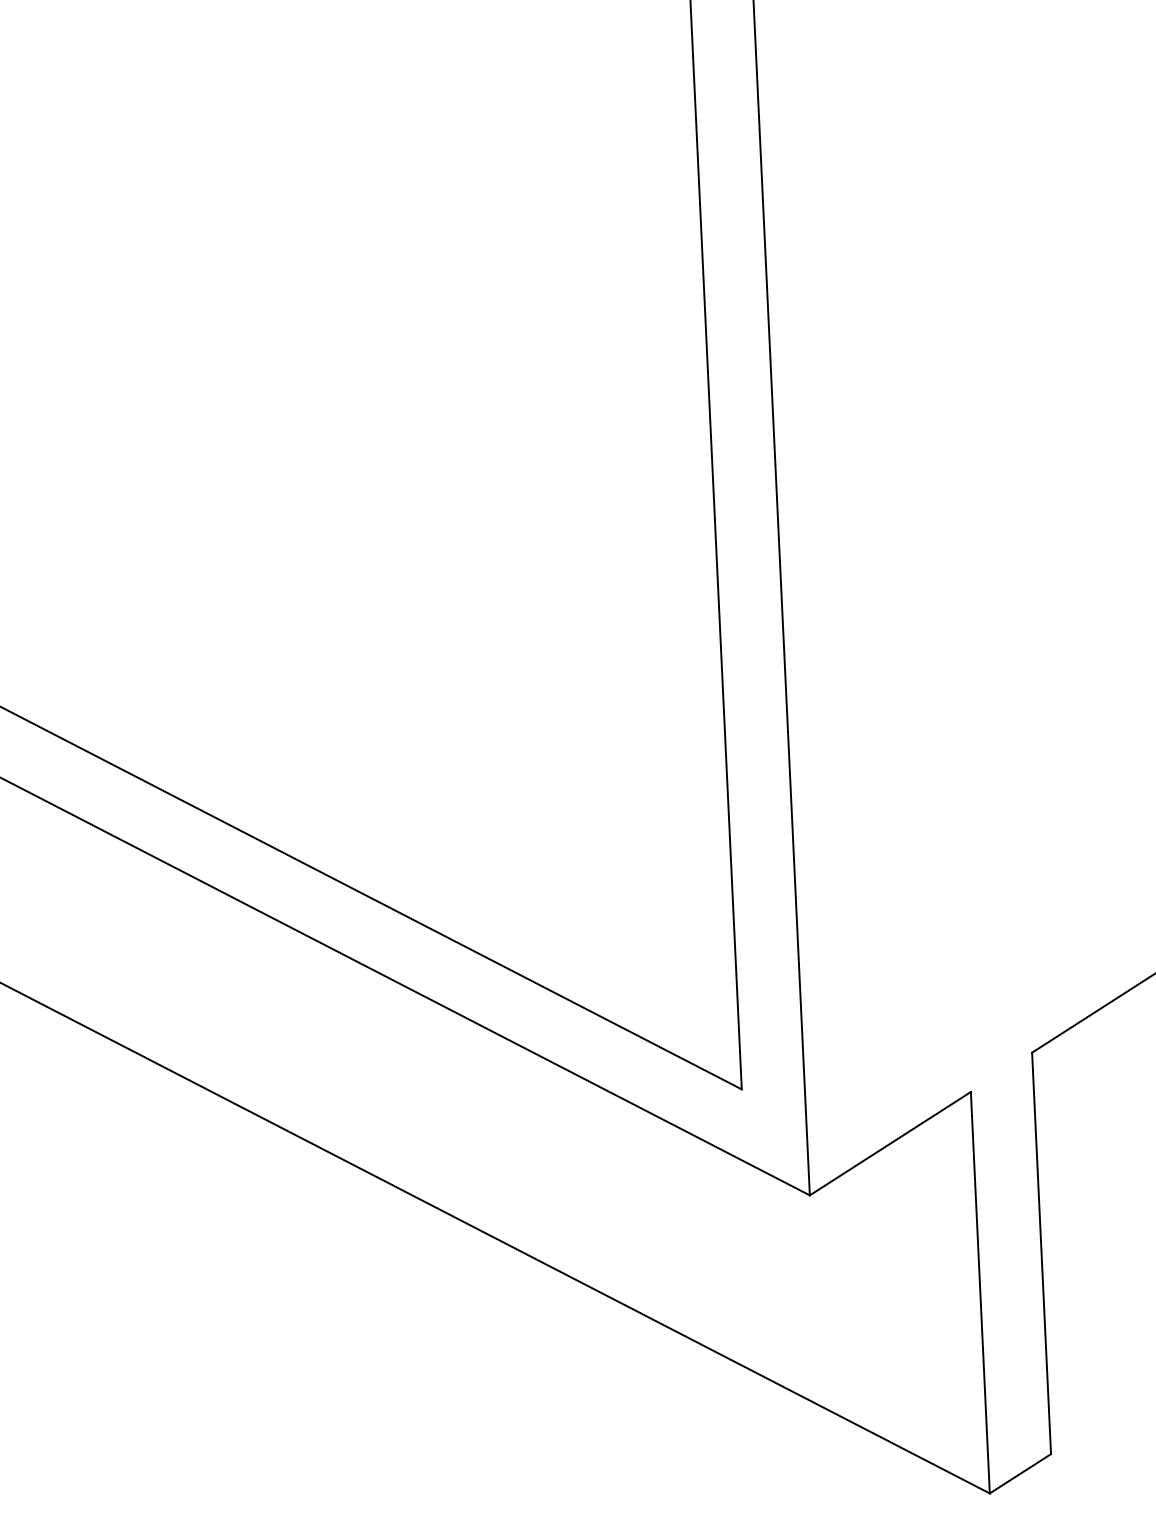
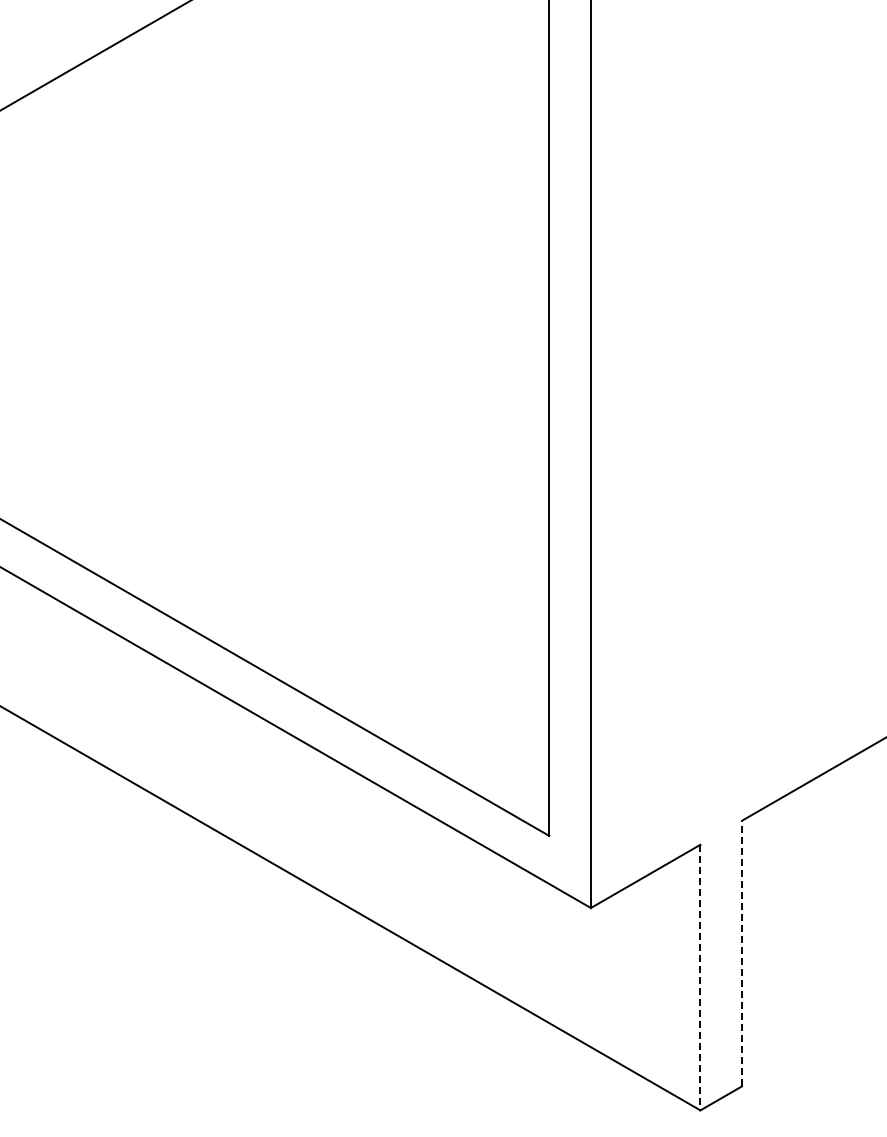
line: (1042, 1253) -> (742, 953), solid -> dashed
line: (980, 1292) -> (700, 977), solid -> dashed

